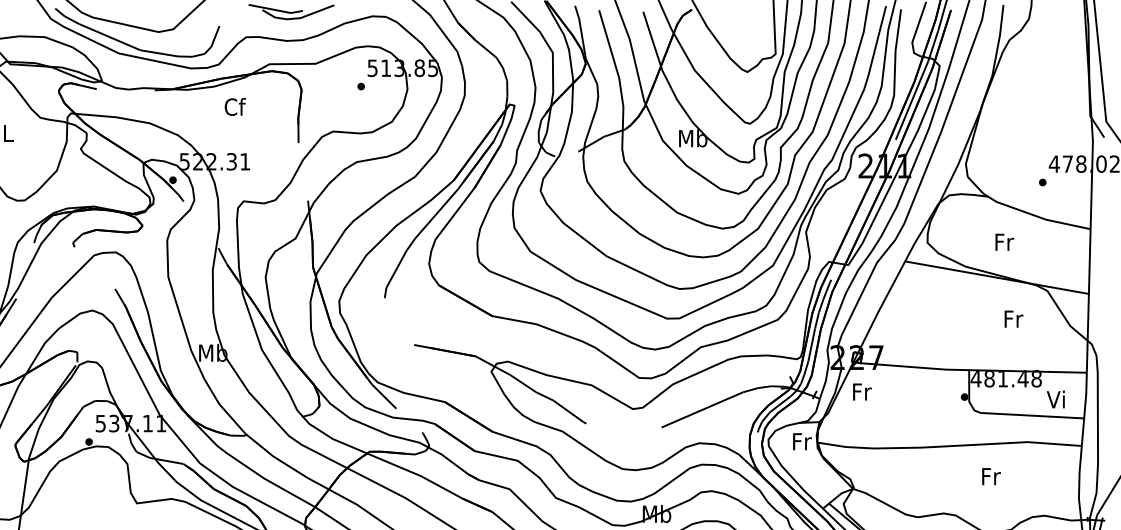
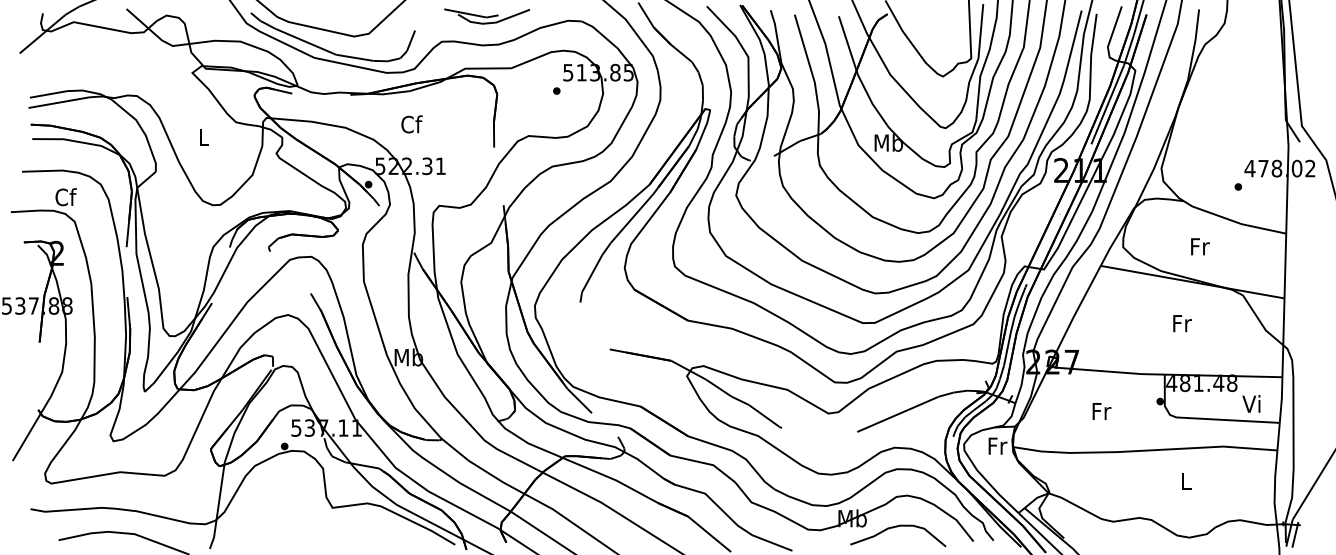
text: (234, 107) -> (411, 124), moved
text: (1013, 319) -> (1182, 323), moved
text: (861, 392) -> (1101, 411), moved
text: (990, 476) -> (1186, 480), Fr -> L

